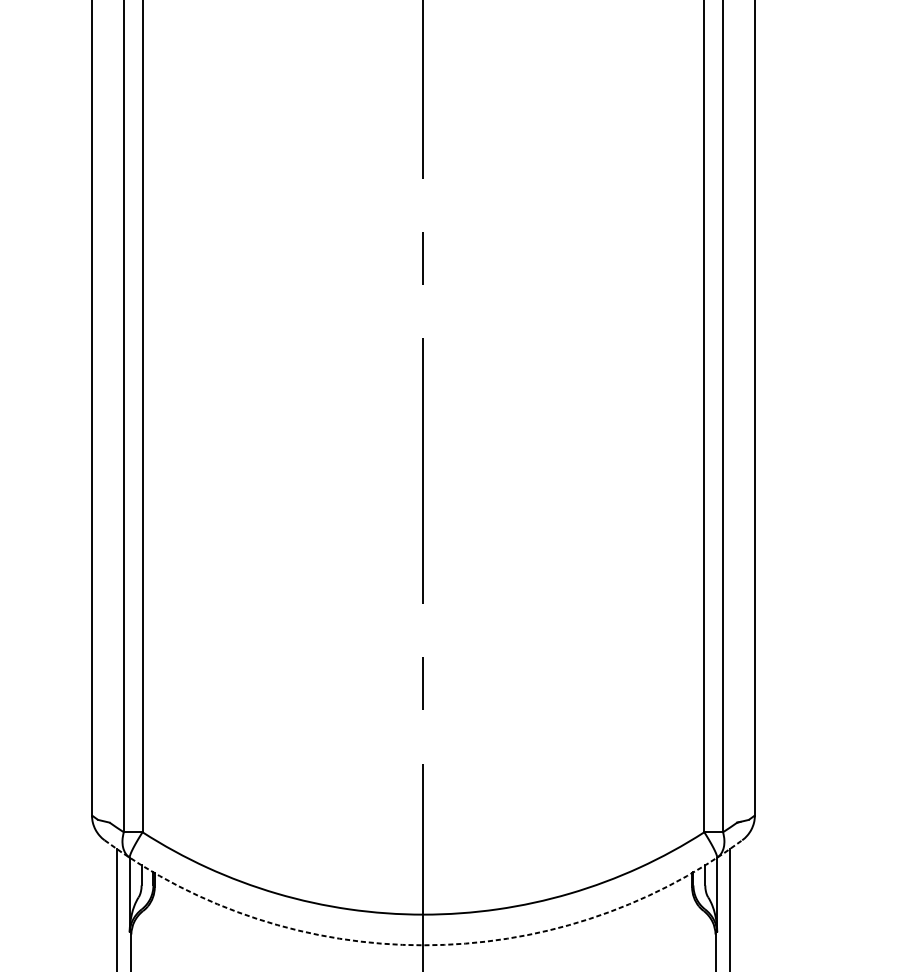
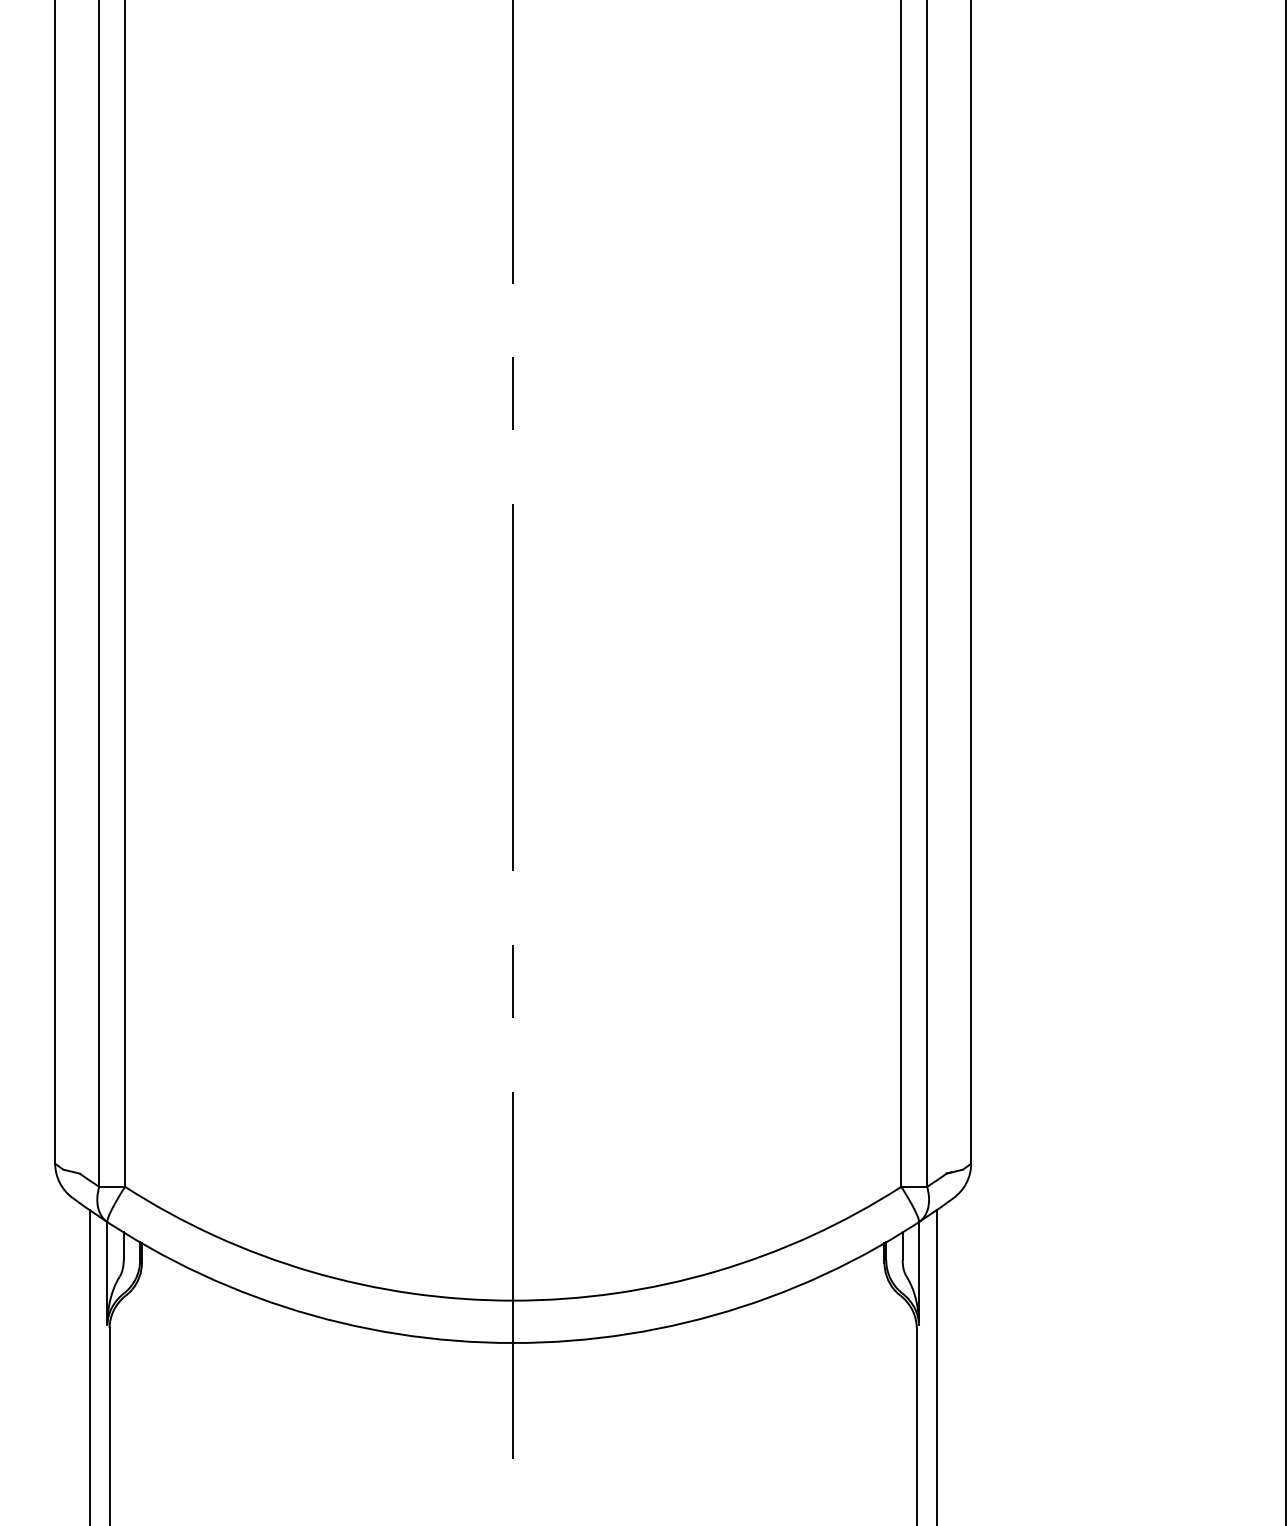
arc: (423, 945) -> (513, 1343), dashed -> solid

